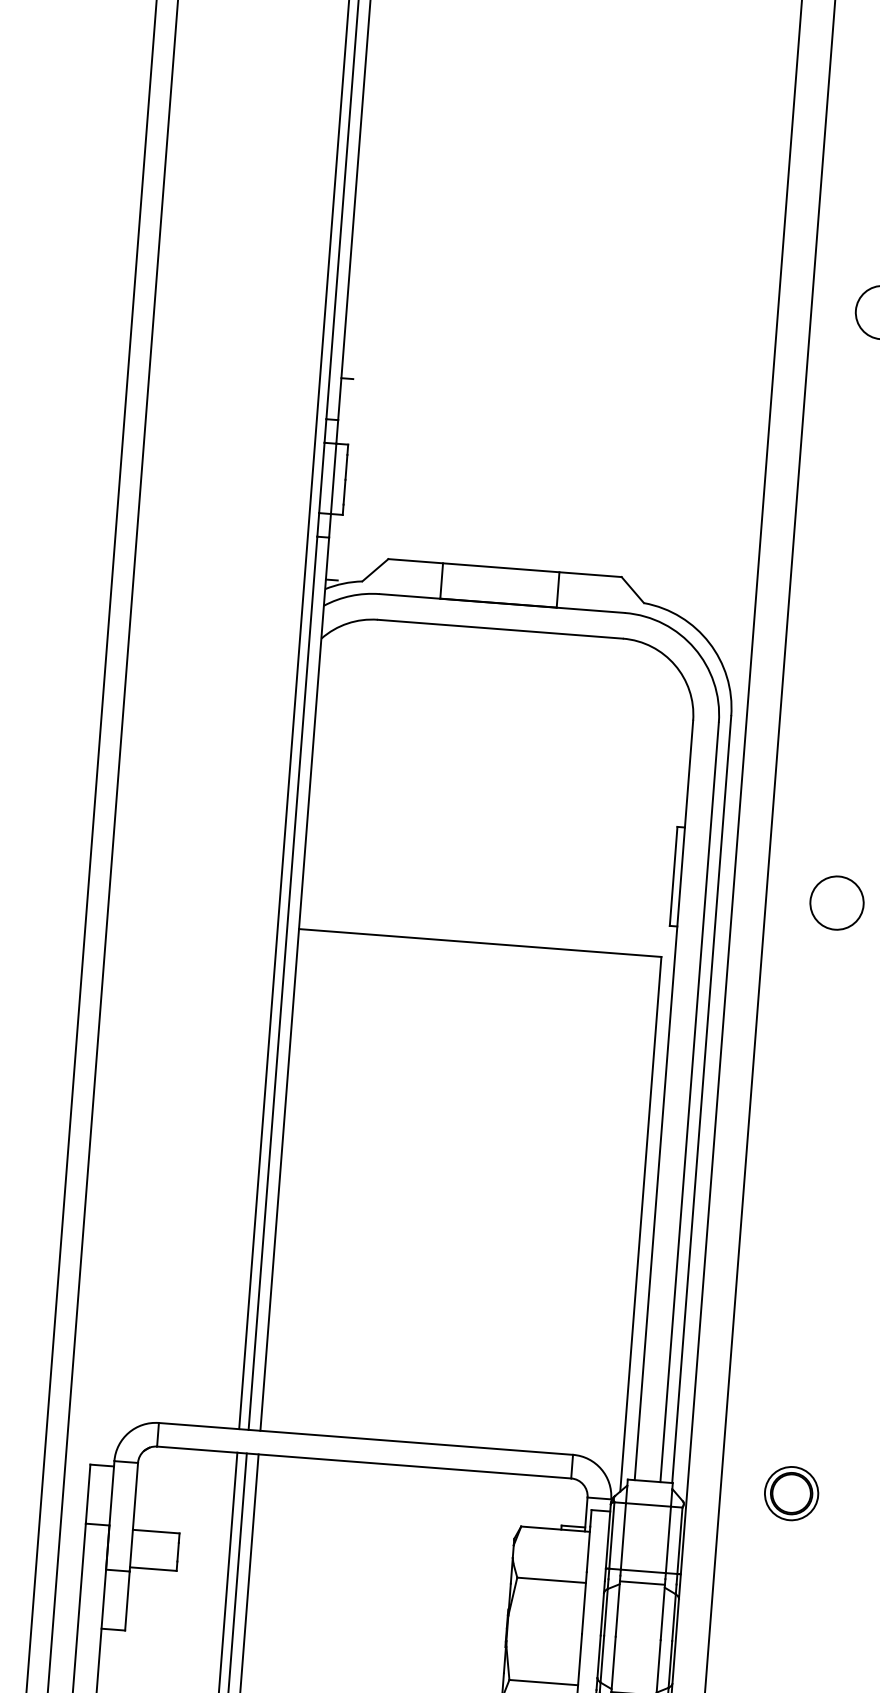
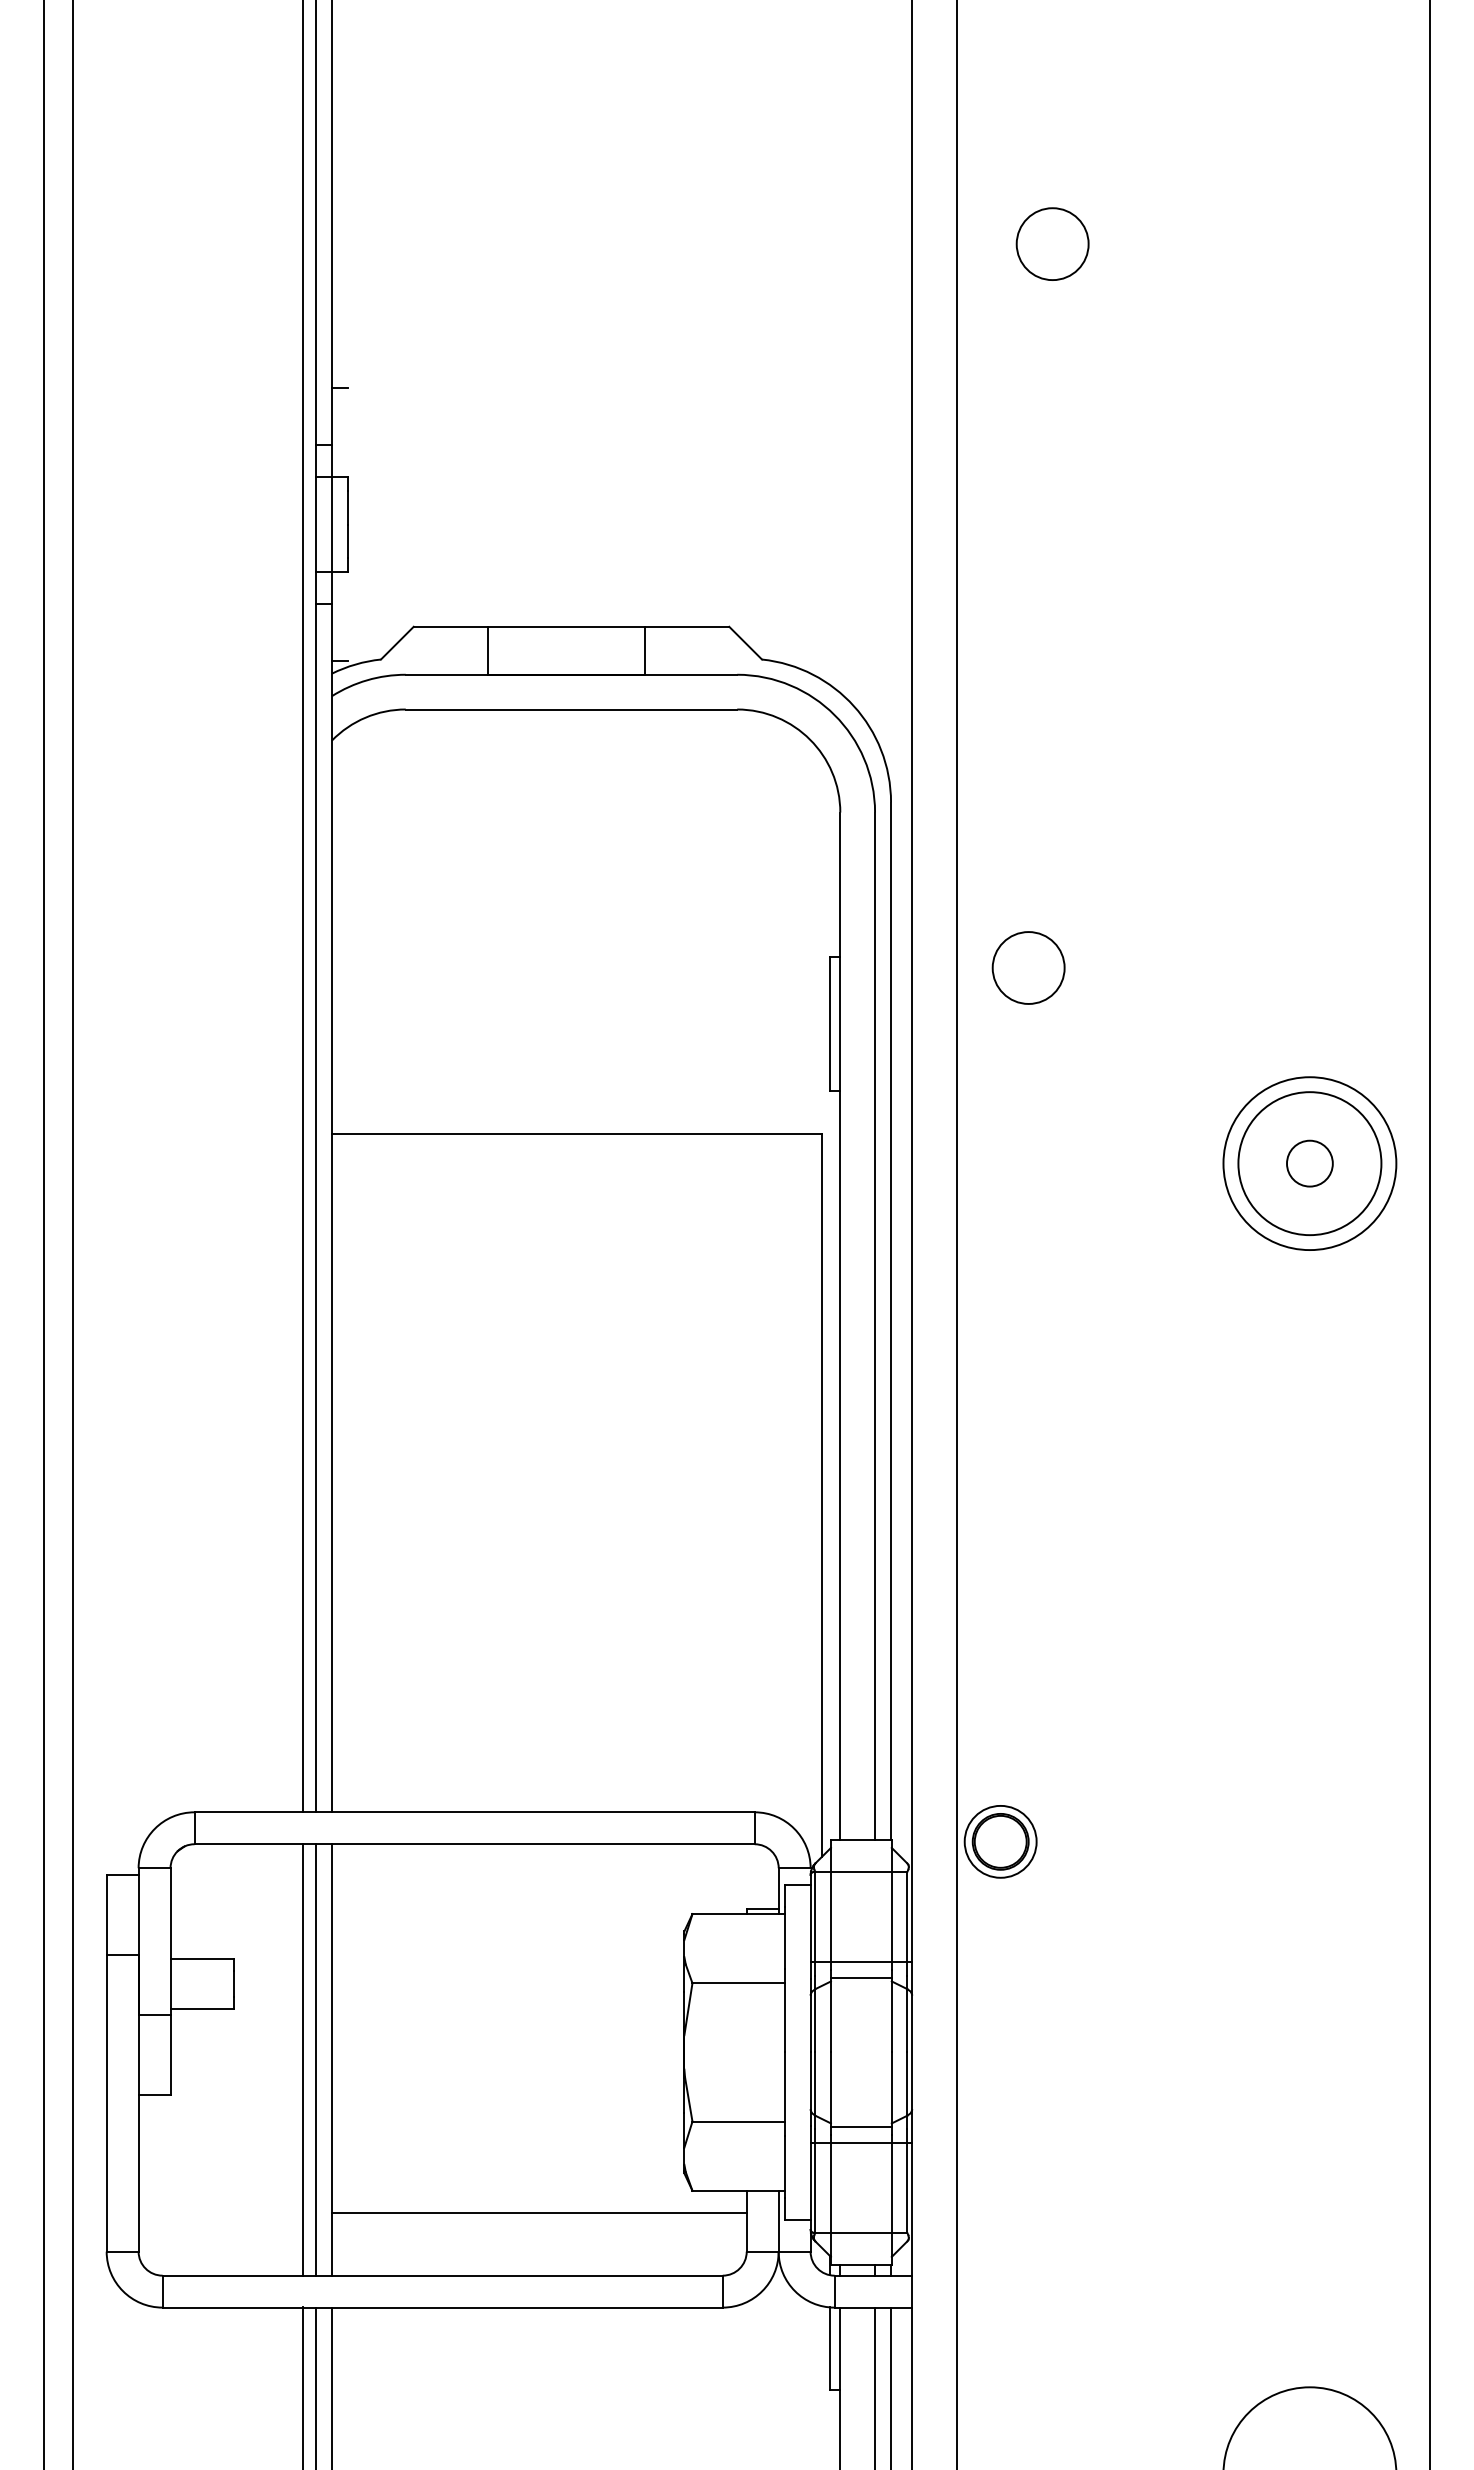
circle: (836, 902) -> (1028, 967), moved
part: (791, 1493) -> (1000, 1841), moved

